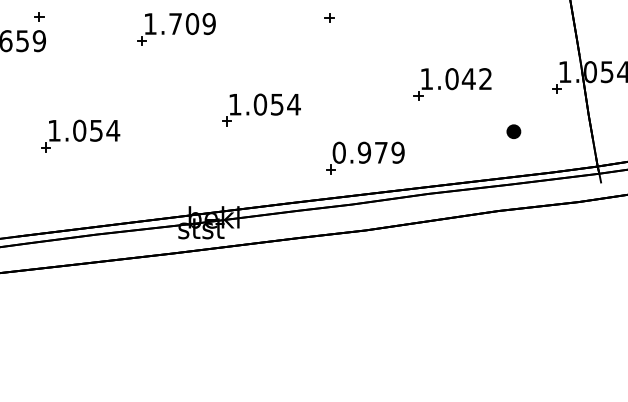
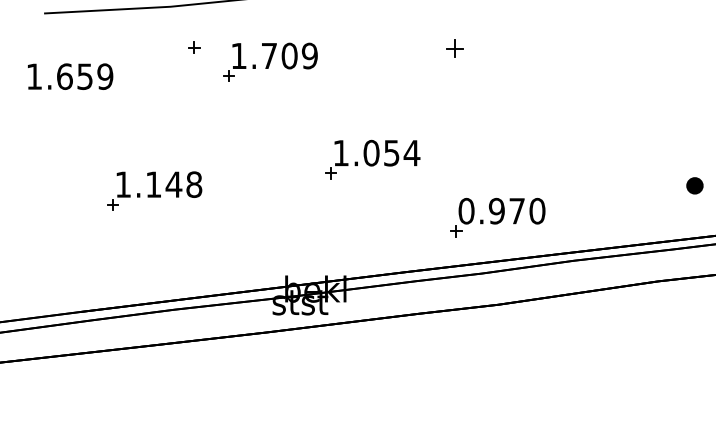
part: (39, 16) -> (194, 47), moved
part: (329, 17) -> (454, 48), size x1.6
part: (452, 84) -> (602, 128), removed
text: (96, 130) -> (174, 184), 1.054 -> 1.148
part: (513, 131) -> (694, 185), moved
text: (397, 152) -> (536, 210), 0.979 -> 0.970

